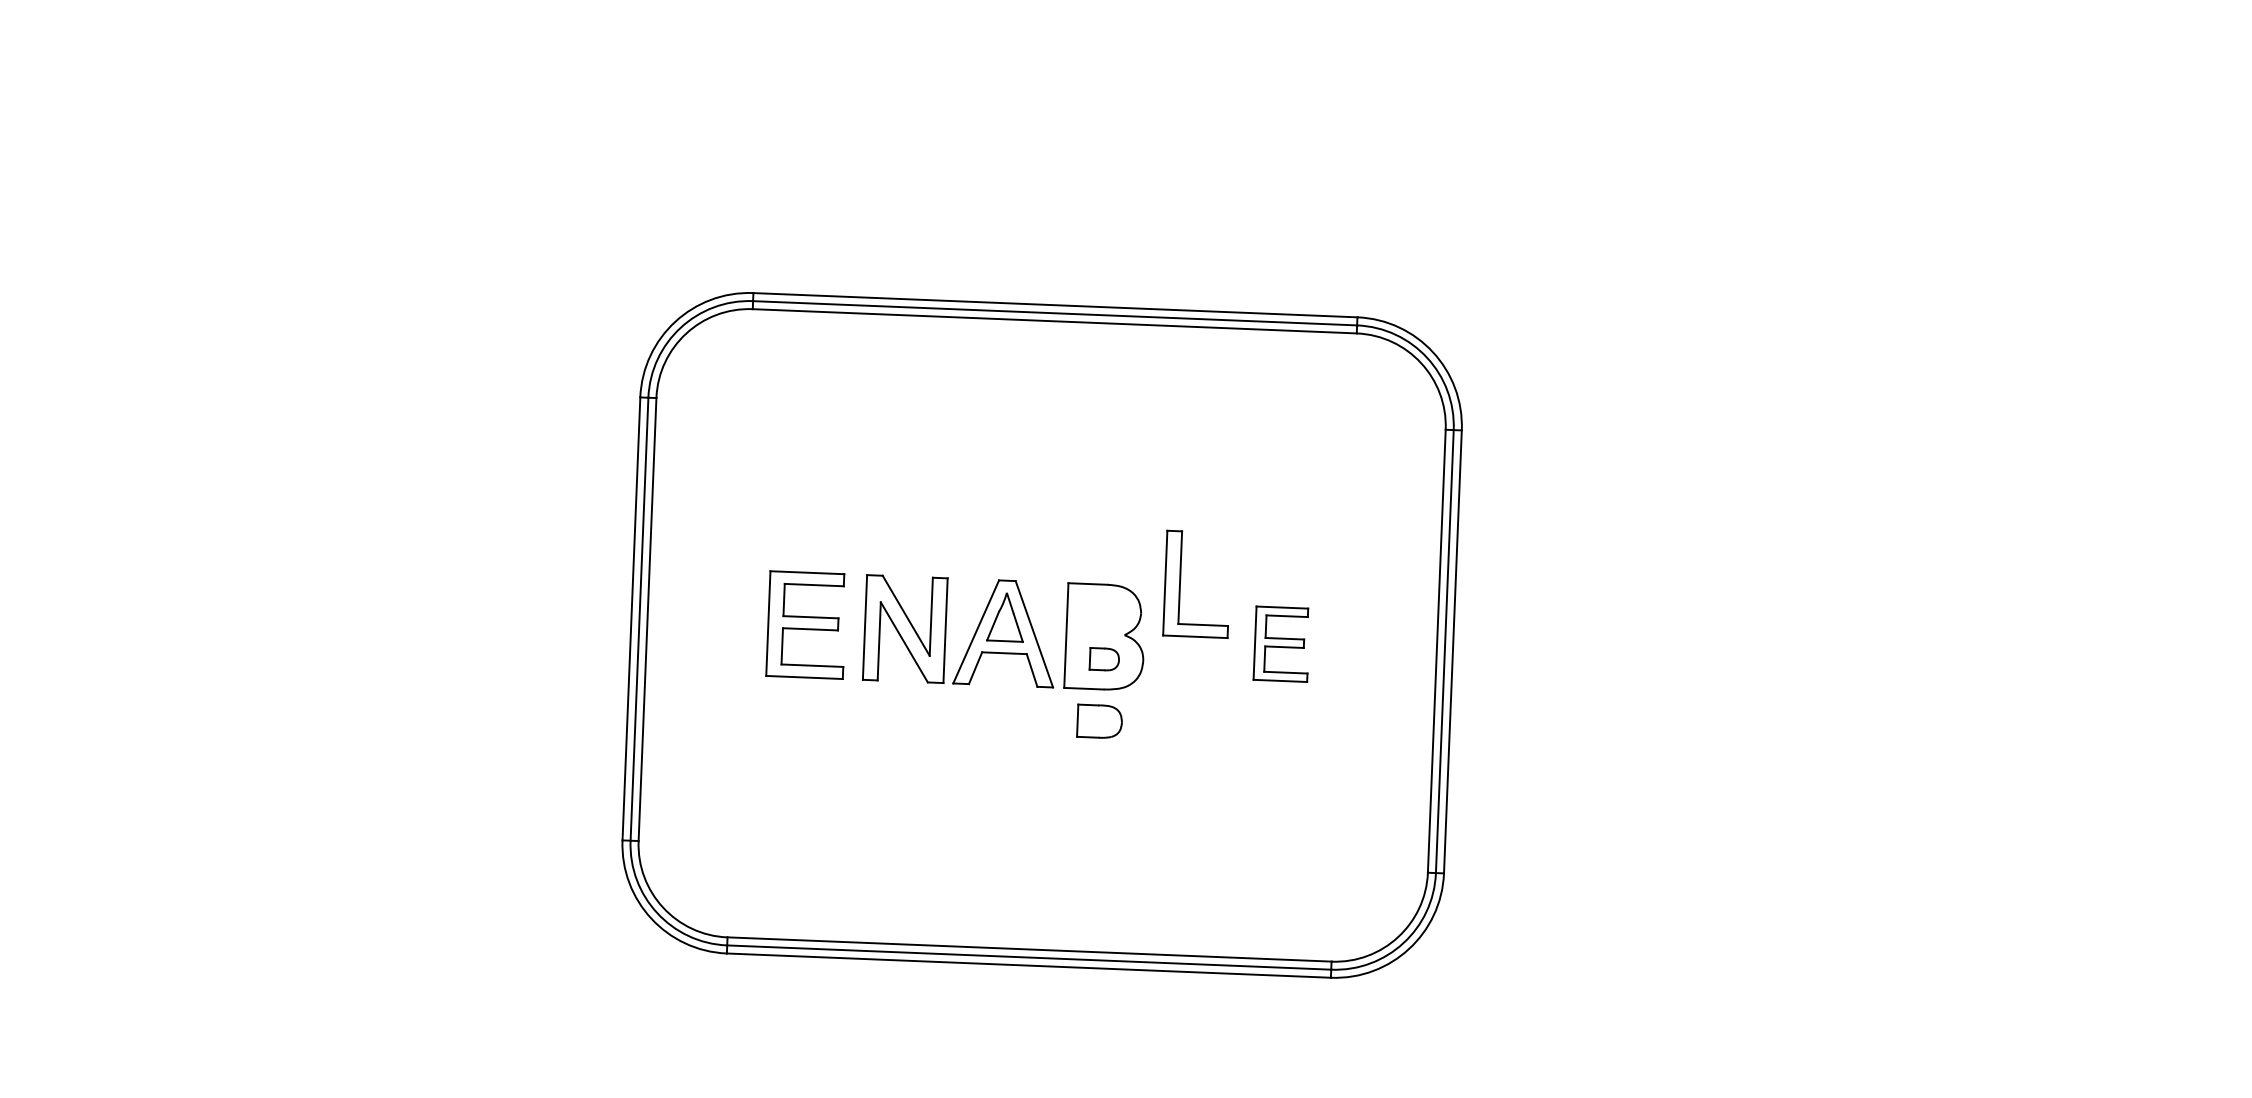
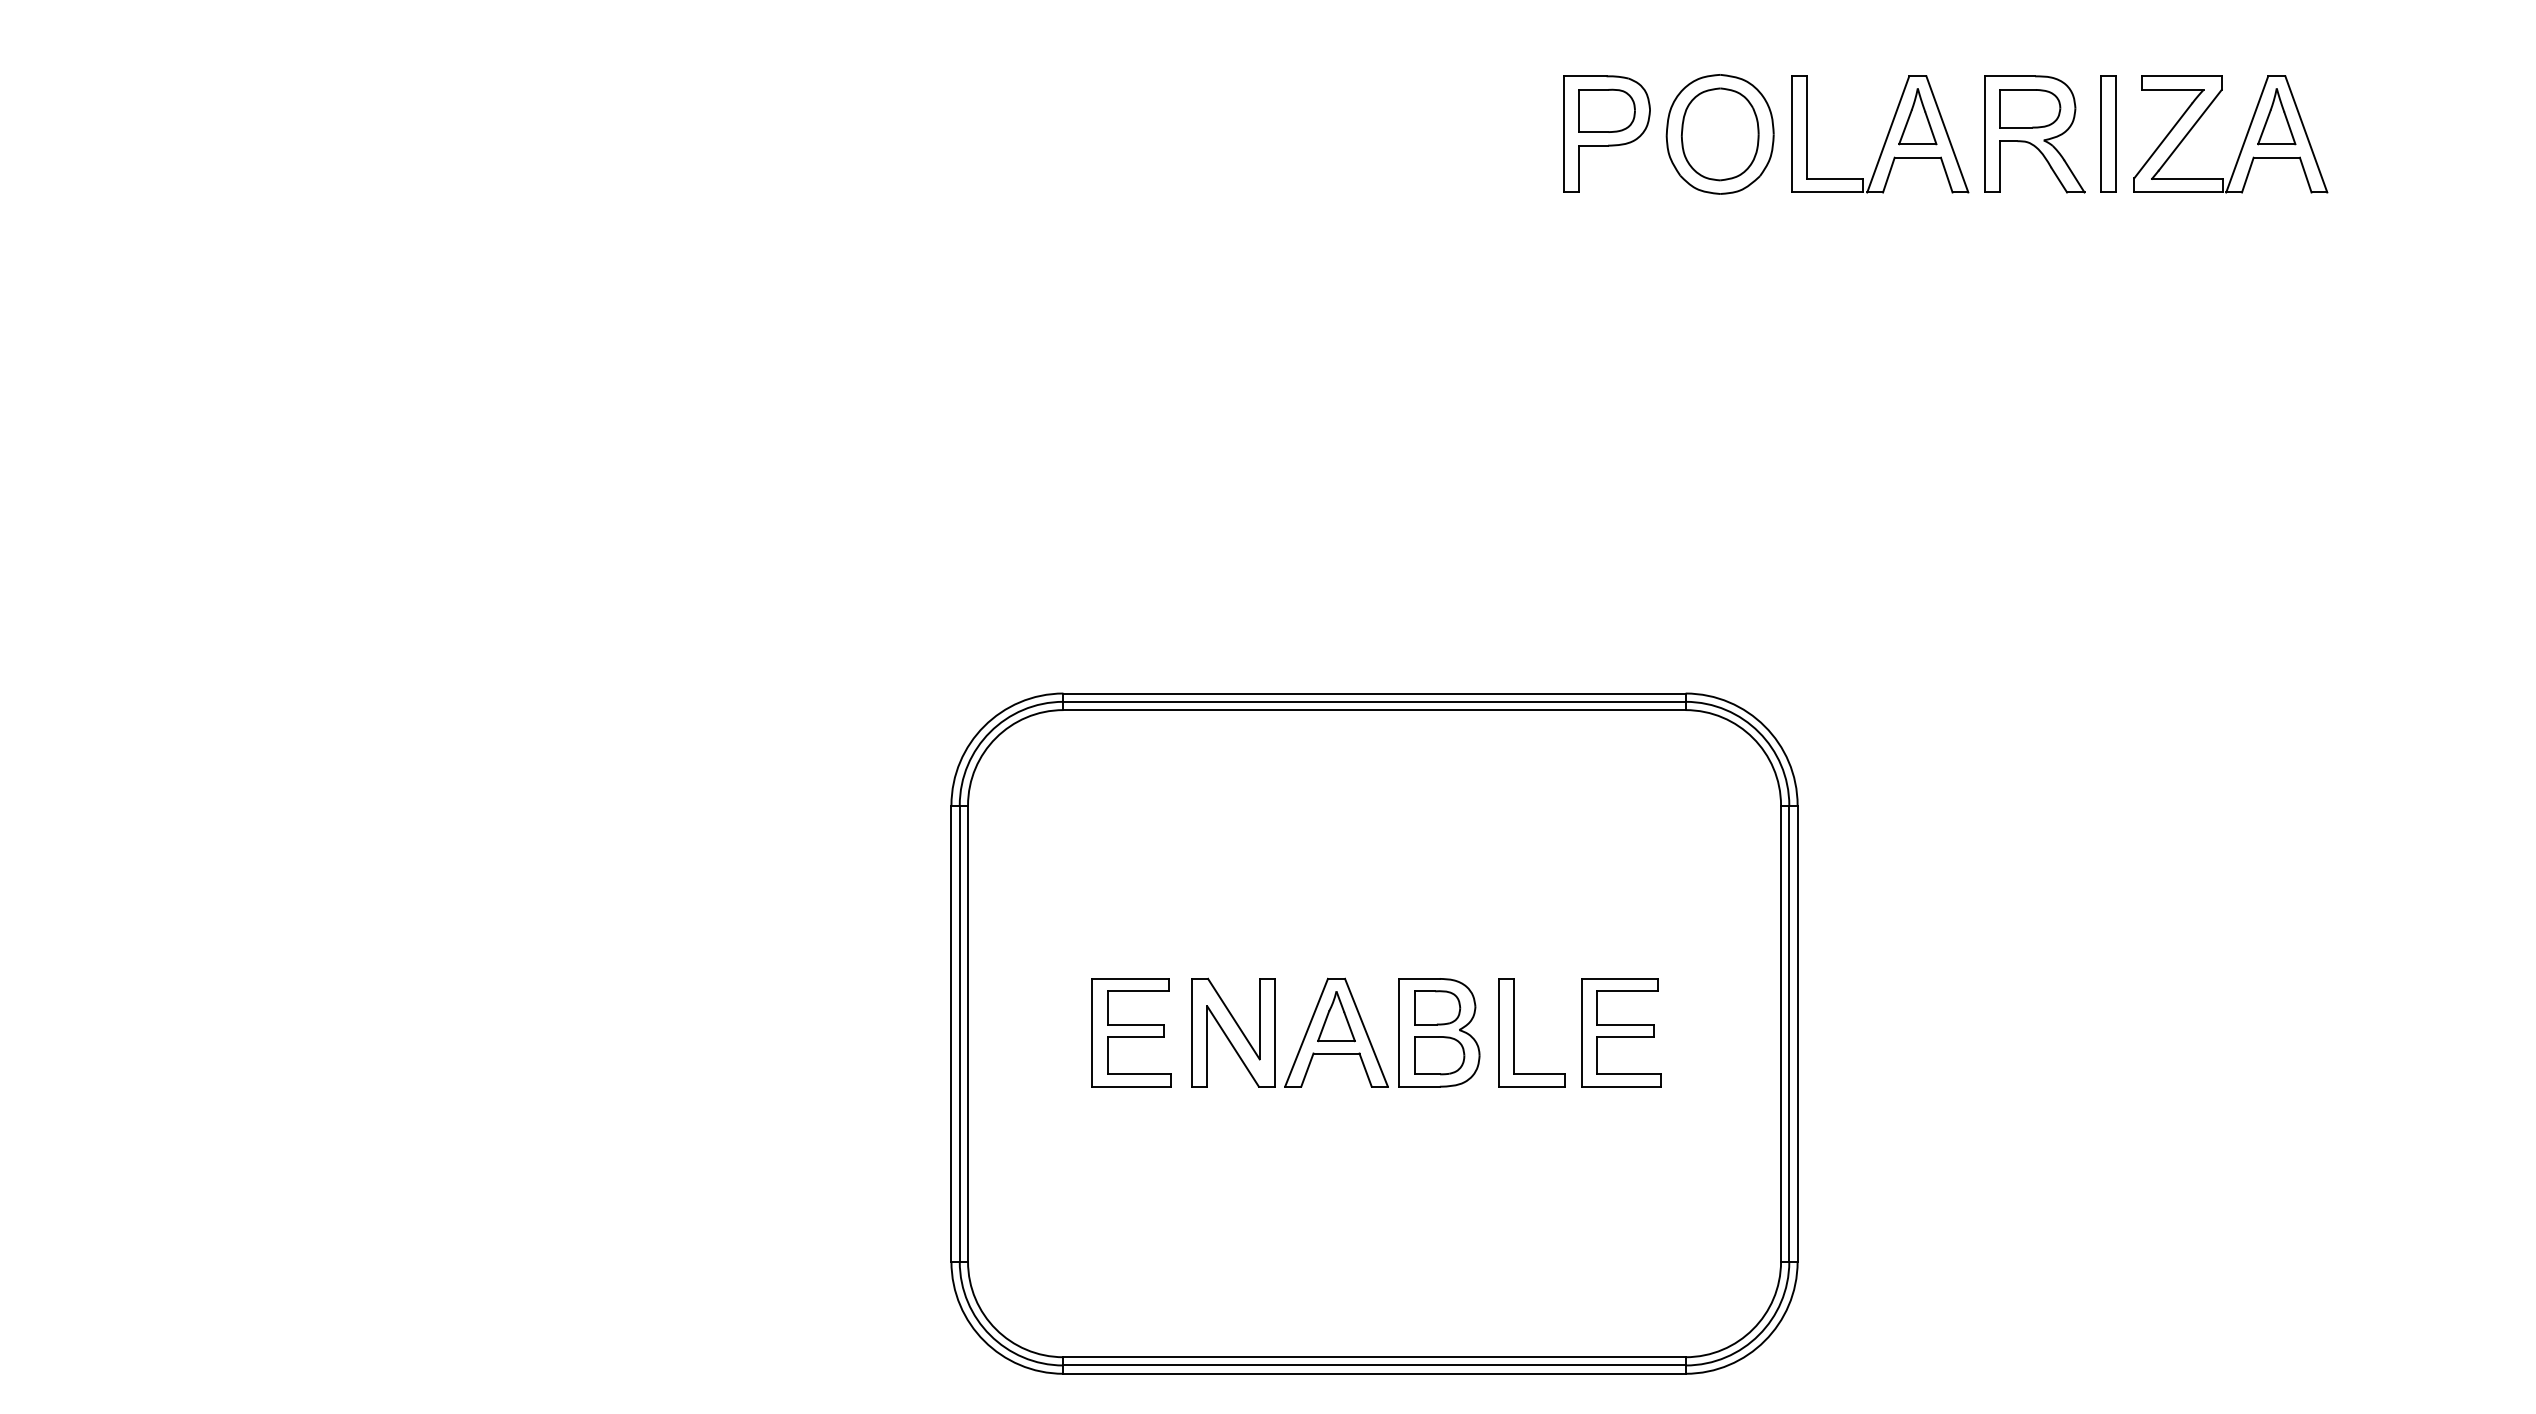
part: (1180, 583) -> (1514, 1032), moved
part: (1281, 643) -> (1621, 1032), size x1.43
part: (1104, 659) -> (1439, 1055), size x1.67
part: (1099, 721) -> (1437, 1007), moved

